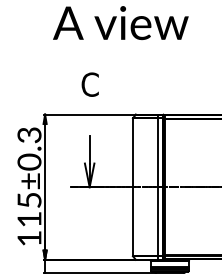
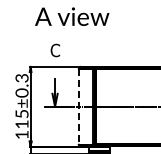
line: (132, 186) -> (78, 106), solid -> dashed

